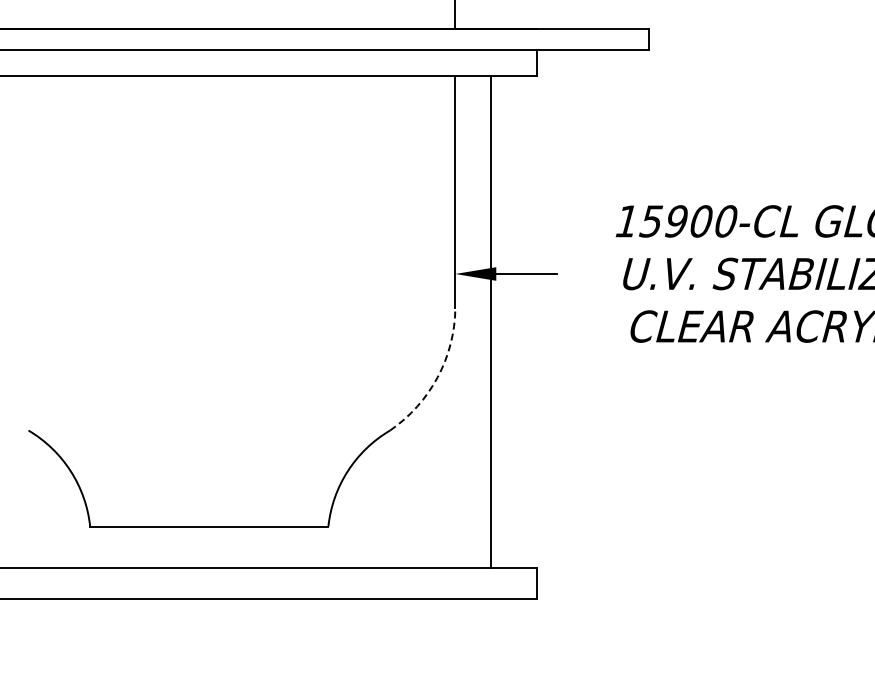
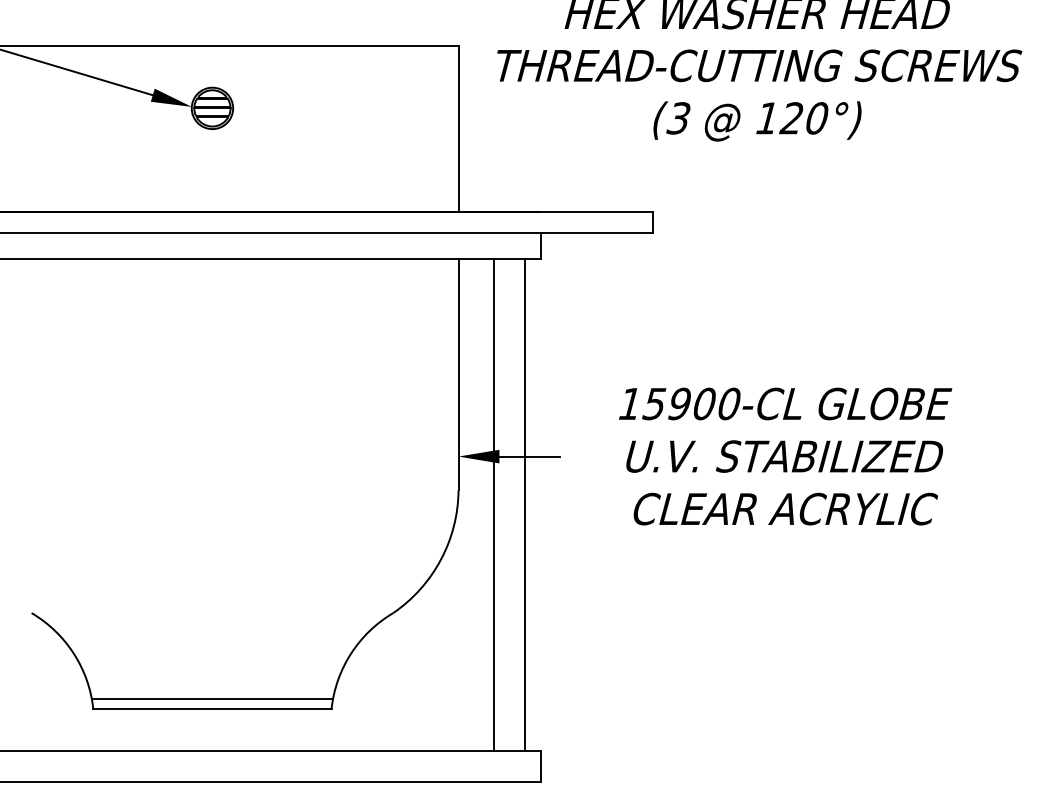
line: (522, 321) -> (525, 504), added
arc: (437, 376) -> (440, 559), dashed -> solid
line: (209, 515) -> (212, 698), added

